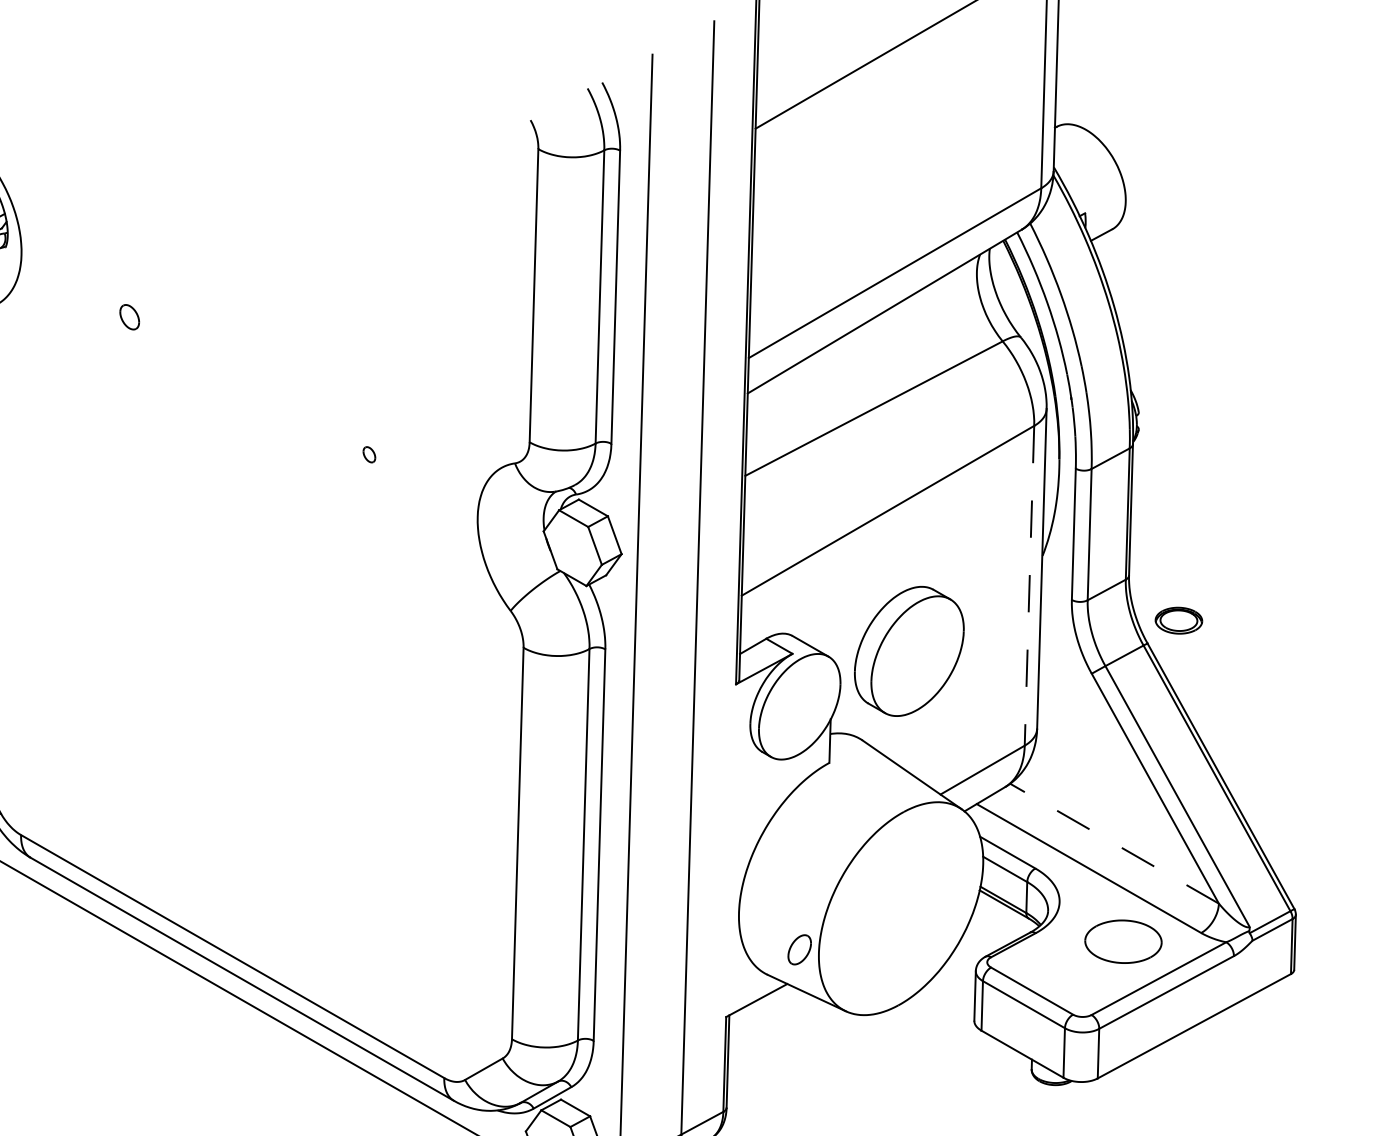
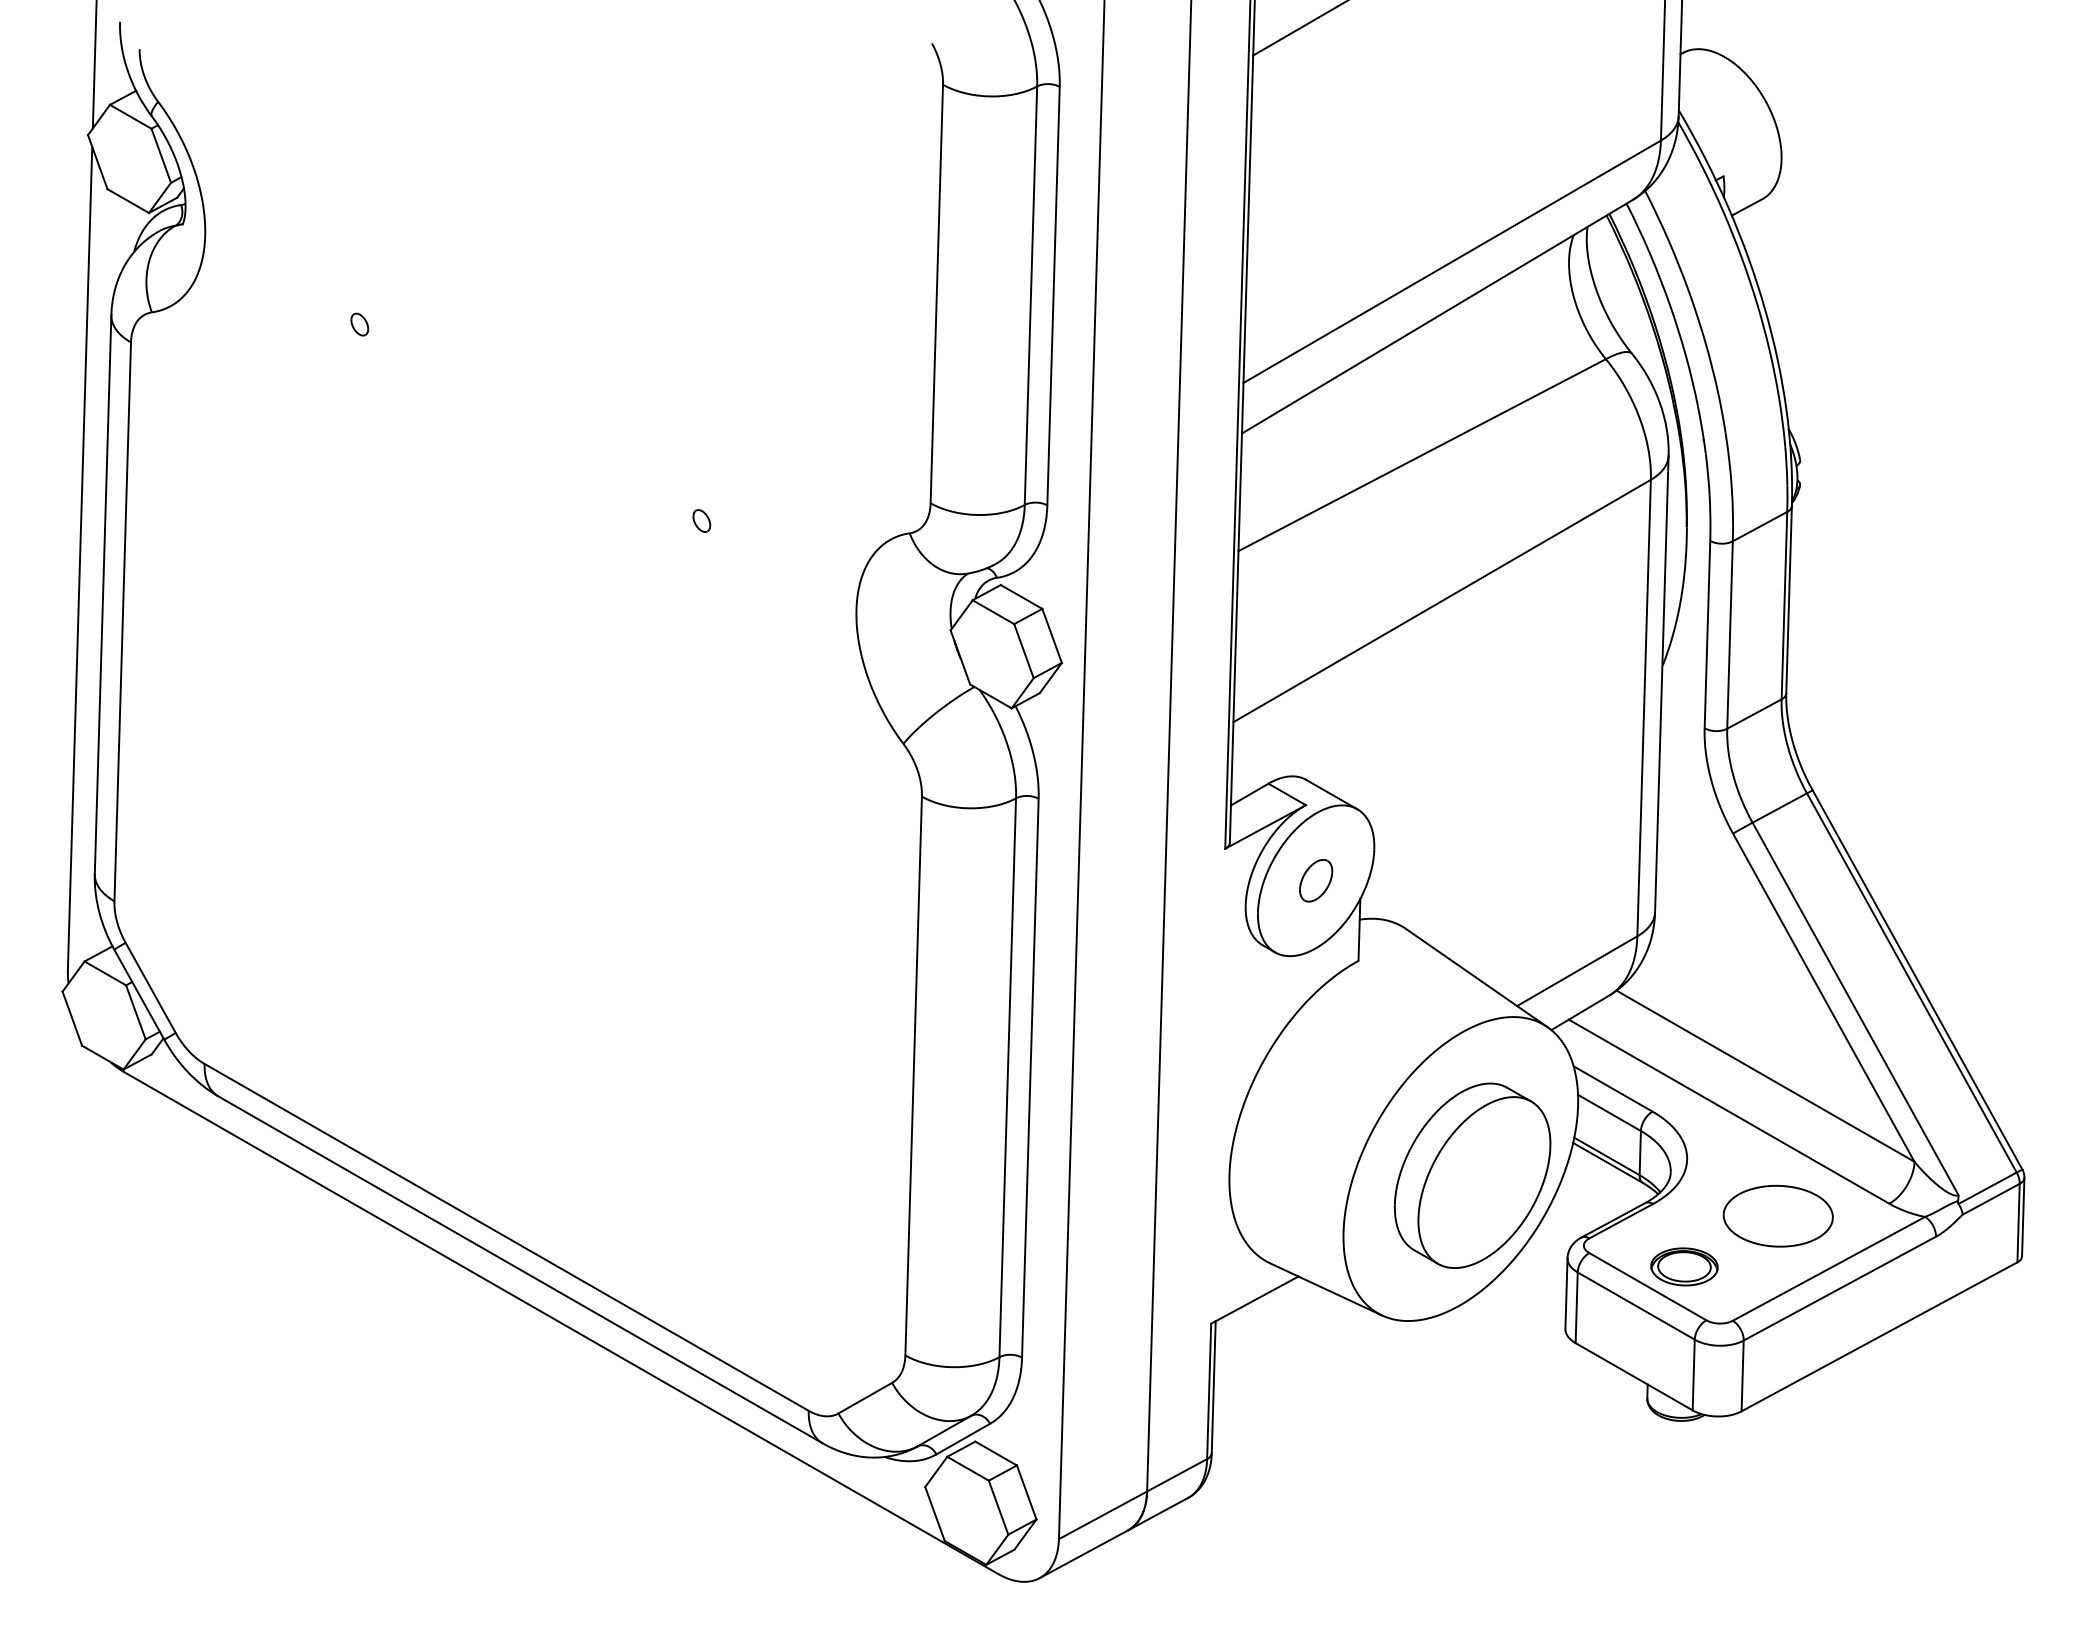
part: (129, 317) -> (359, 324), size x0.62
line: (1029, 586) -> (1644, 708), dashed -> solid
part: (1178, 620) -> (1684, 1266), moved
part: (909, 651) -> (1472, 1175), moved
line: (1114, 843) -> (1765, 1076), dashed -> solid
part: (799, 949) -> (1316, 880), moved

